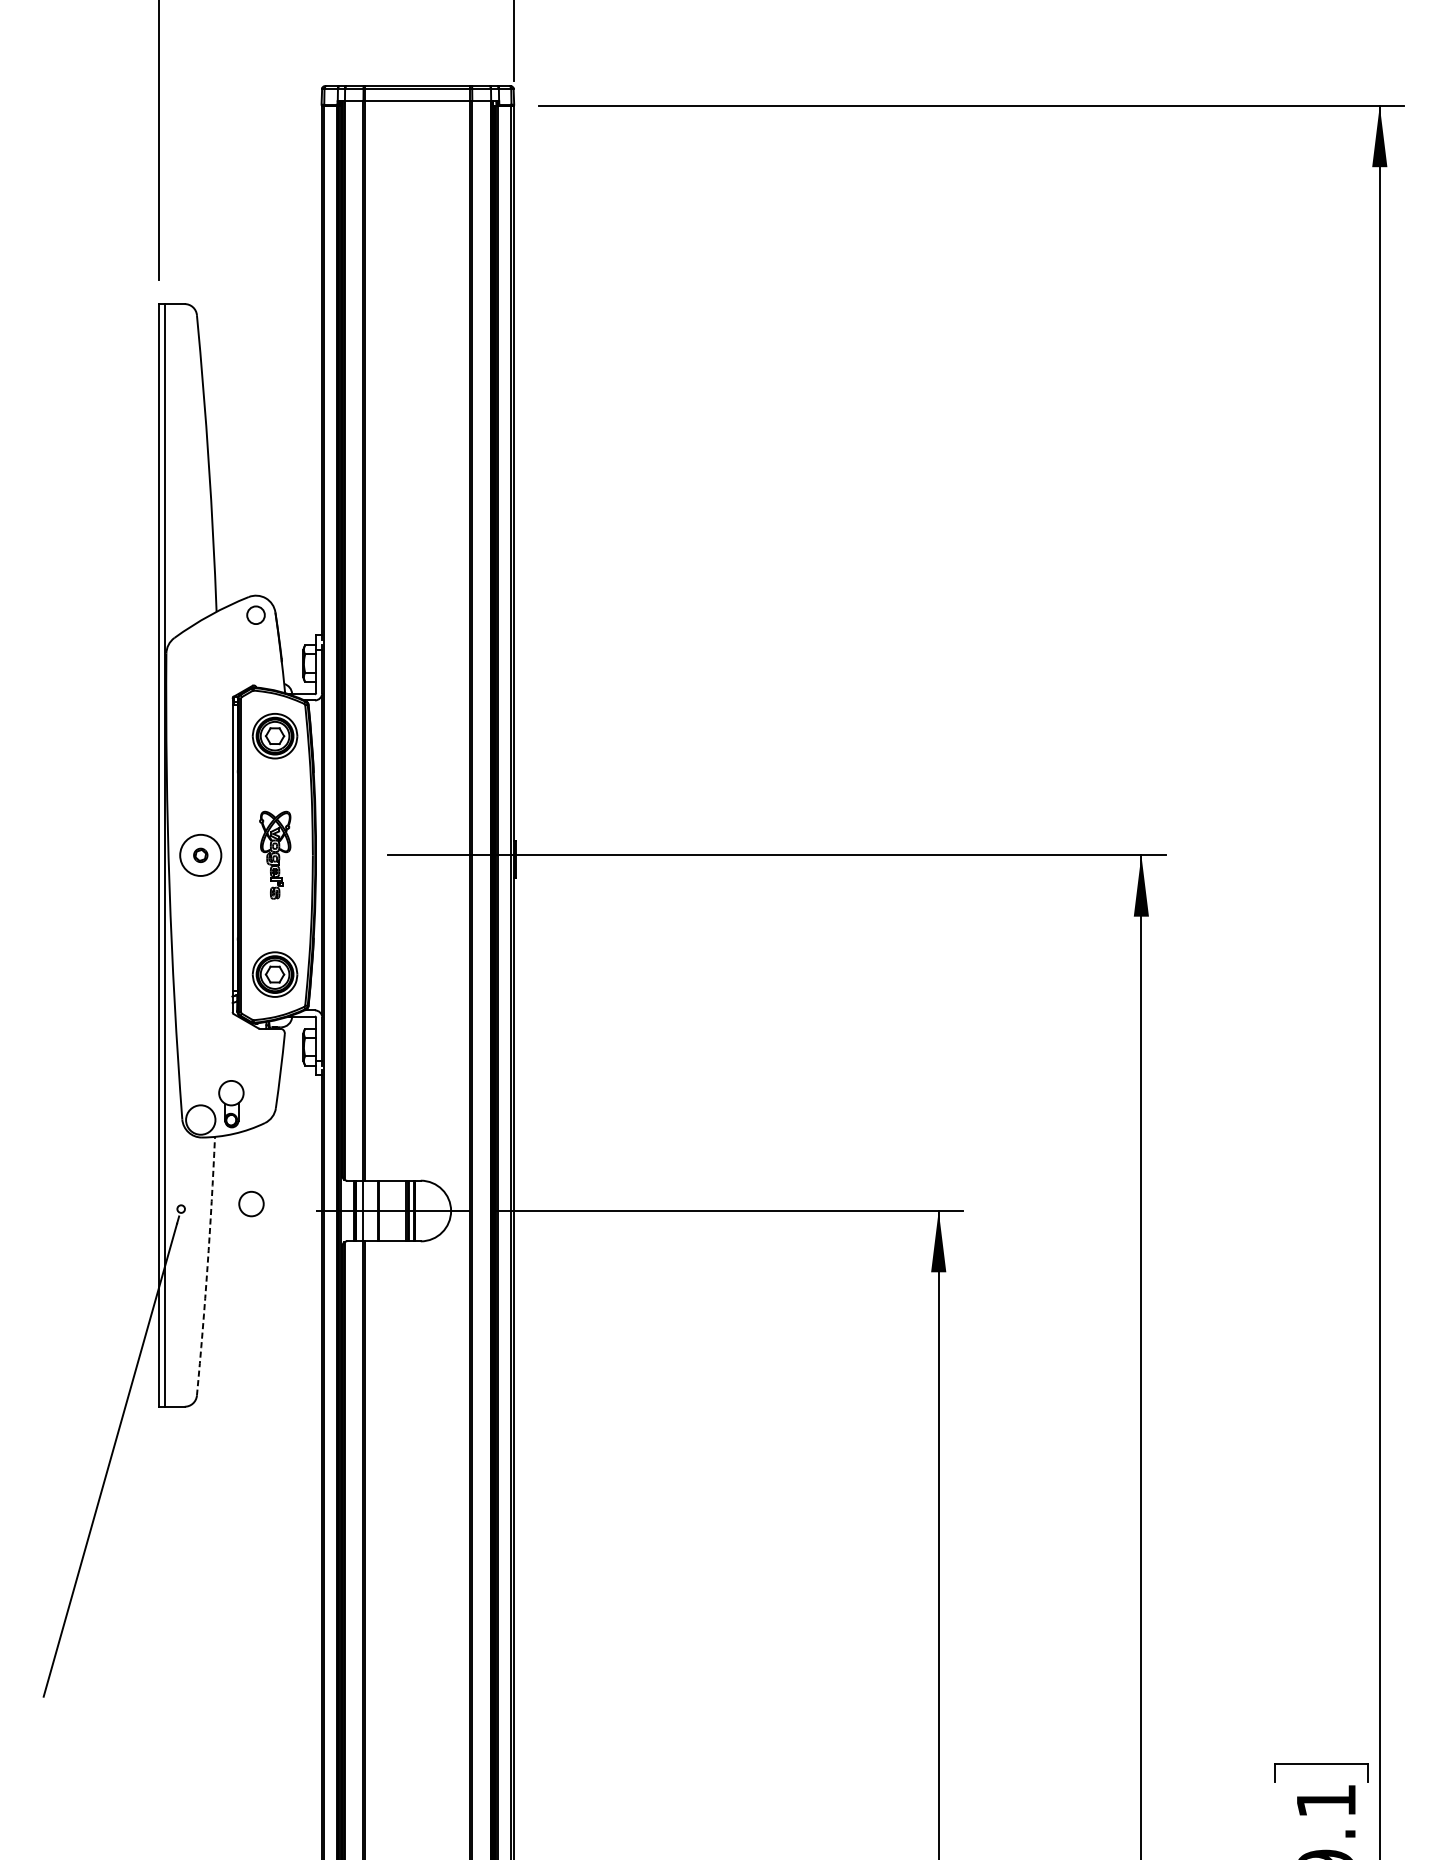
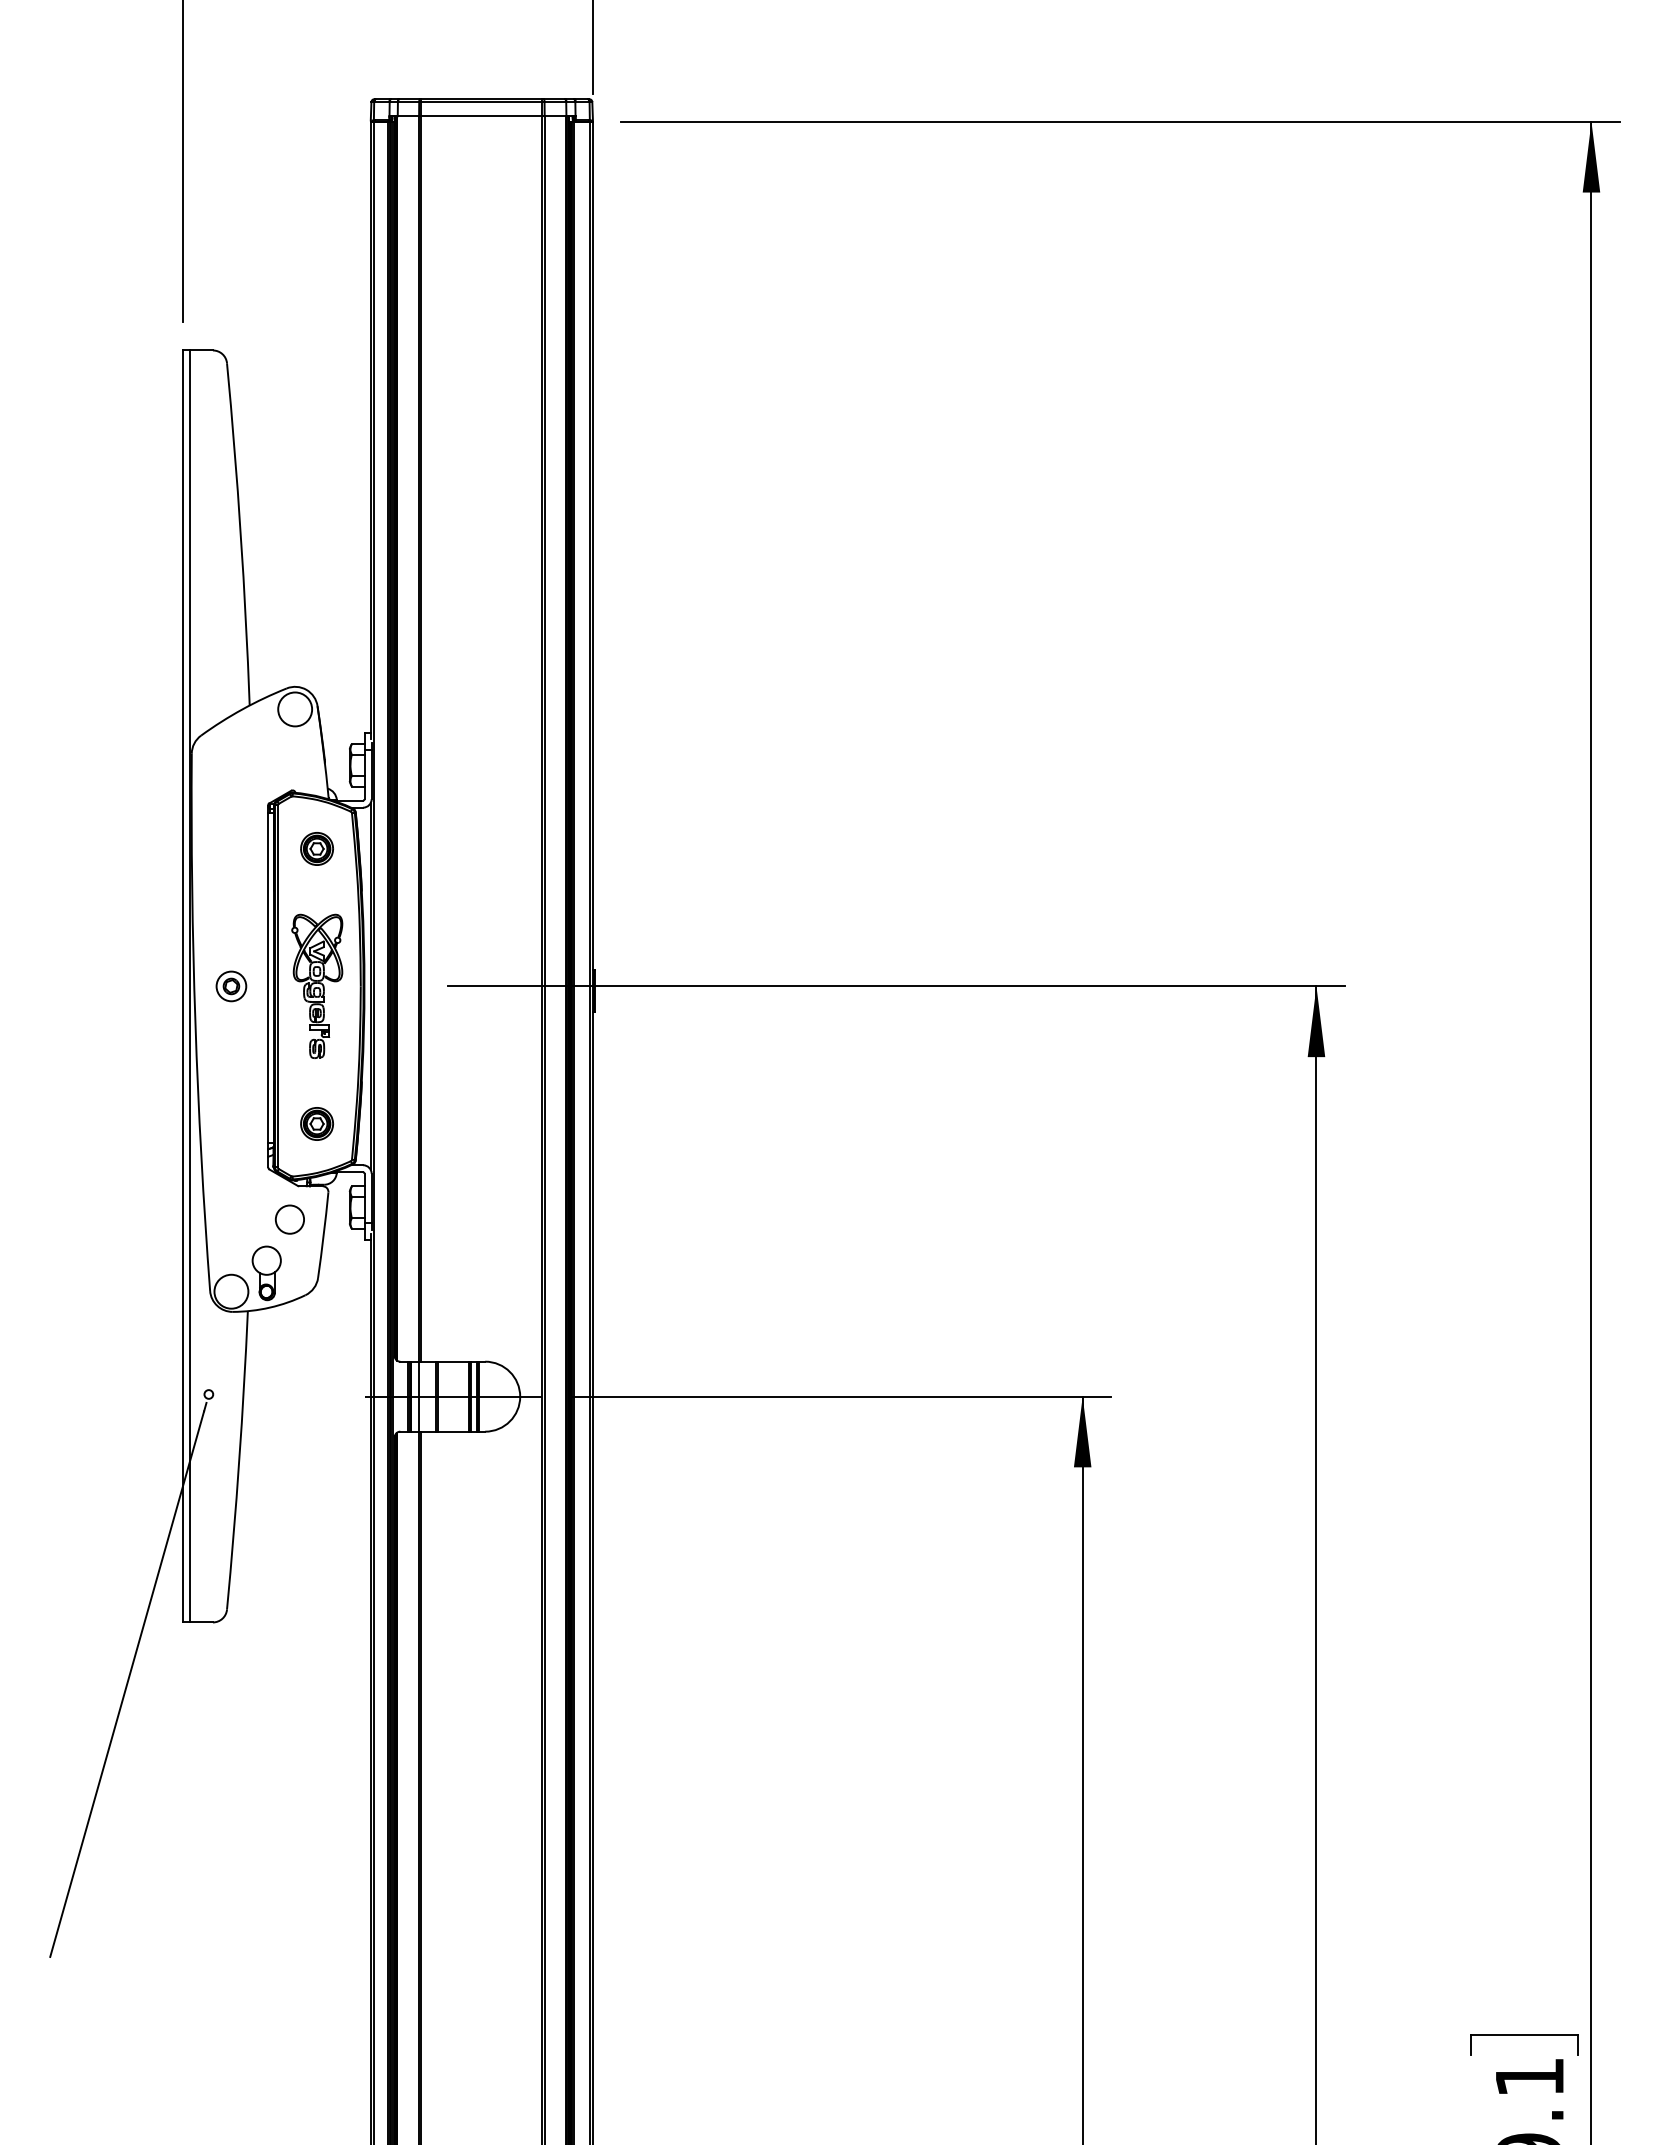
circle: (256, 615) -> (295, 709), size x1.67
part: (274, 735) -> (316, 848), size x0.62
part: (275, 854) -> (317, 985), size x1.43
circle: (200, 855) -> (231, 986), size x0.62
part: (274, 974) -> (316, 1123), size x0.62
circle: (251, 1203) -> (289, 1219), moved
arc: (207, 1266) -> (239, 1460), dashed -> solid

